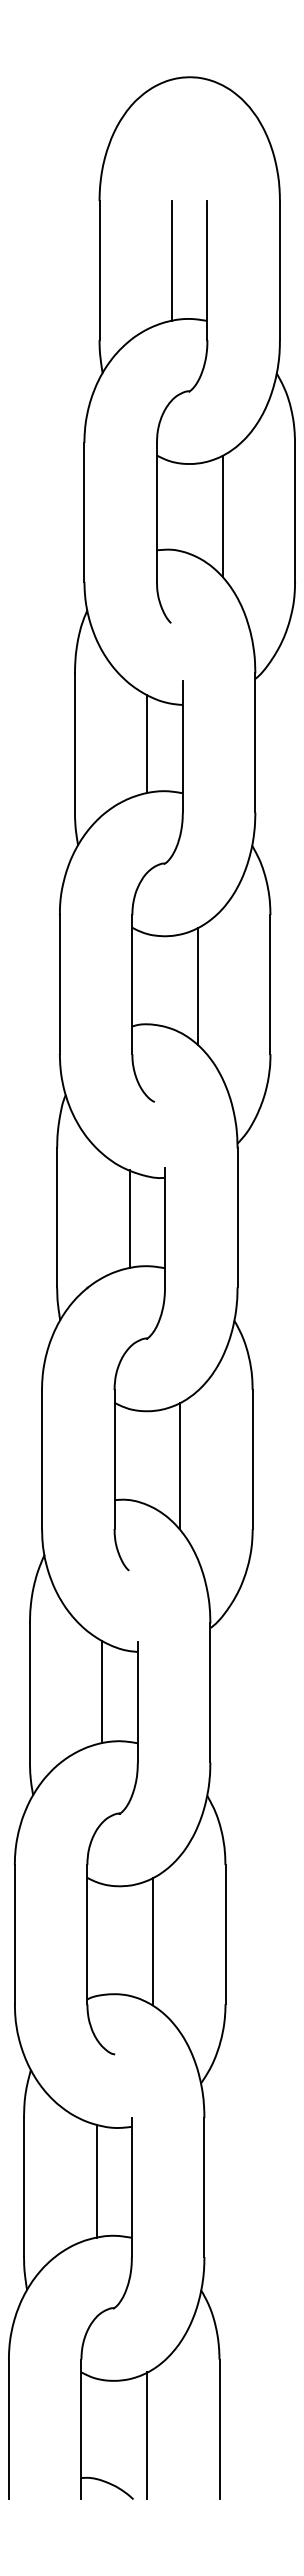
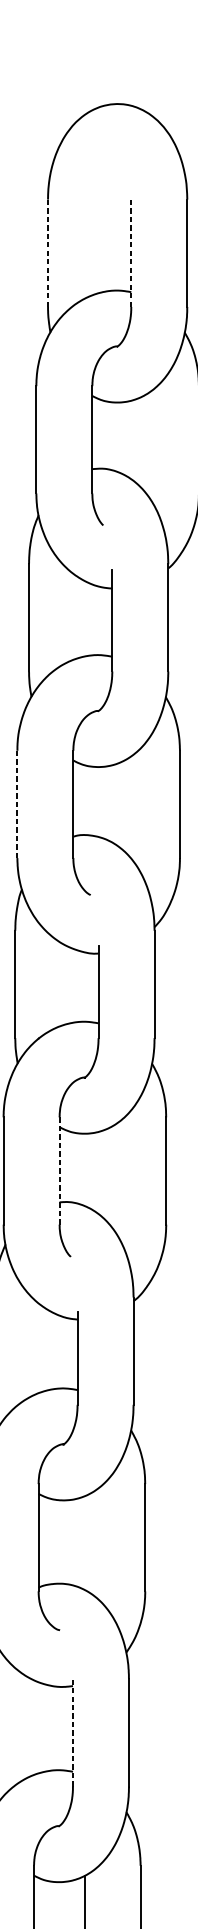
line: (172, 260) -> (104, 245), removed
line: (99, 271) -> (47, 253), solid -> dashed
line: (207, 271) -> (131, 253), solid -> dashed
line: (222, 516) -> (142, 443), removed
line: (147, 744) -> (85, 619), removed
line: (59, 985) -> (17, 805), solid -> dashed
line: (197, 986) -> (123, 805), removed
line: (129, 1219) -> (71, 985), removed
line: (114, 1459) -> (59, 1170), solid -> dashed
line: (180, 1465) -> (110, 1175), removed
line: (102, 1691) -> (50, 1350), removed
line: (152, 1940) -> (88, 1542), removed
line: (96, 2180) -> (45, 1727), removed
line: (131, 2188) -> (72, 1733), solid -> dashed

